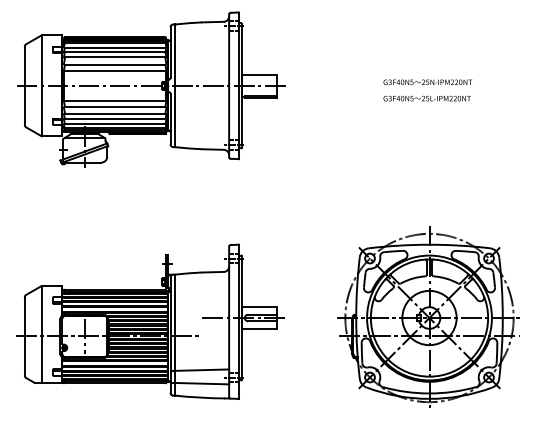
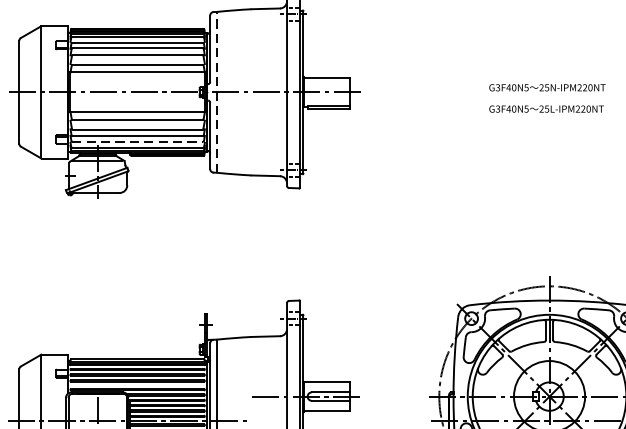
line: (175, 85) -> (216, 91), solid -> dashed
line: (115, 123) -> (138, 141), solid -> dashed

